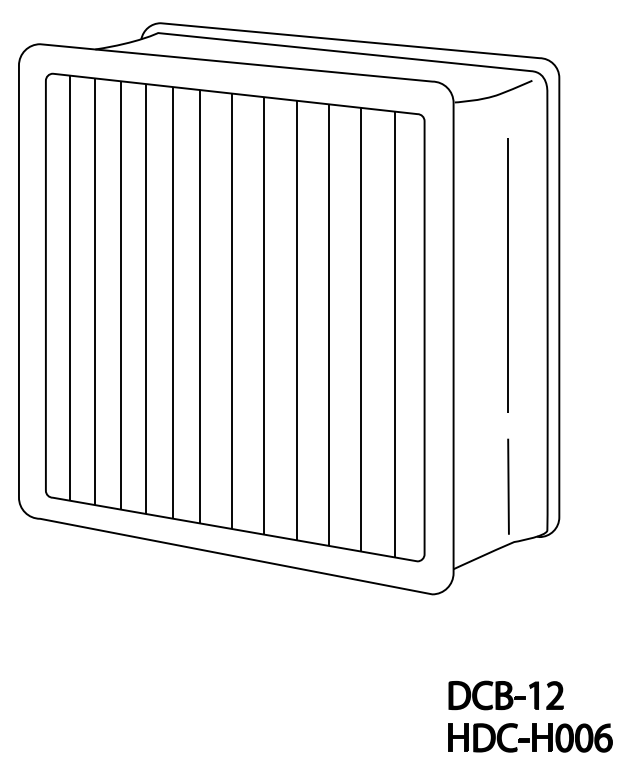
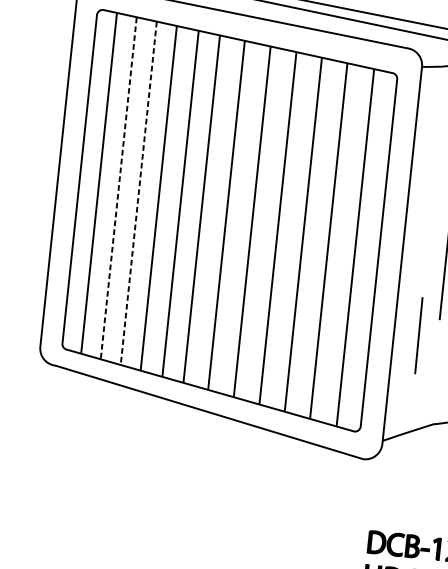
line: (95, 292) -> (118, 188), solid -> dashed
line: (120, 295) -> (138, 193), solid -> dashed
line: (508, 486) -> (418, 335), moved

